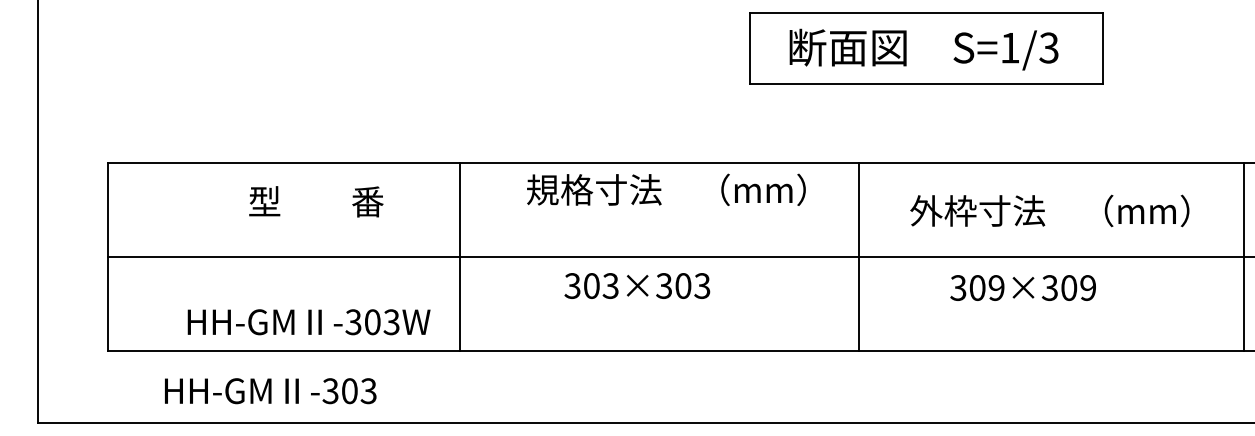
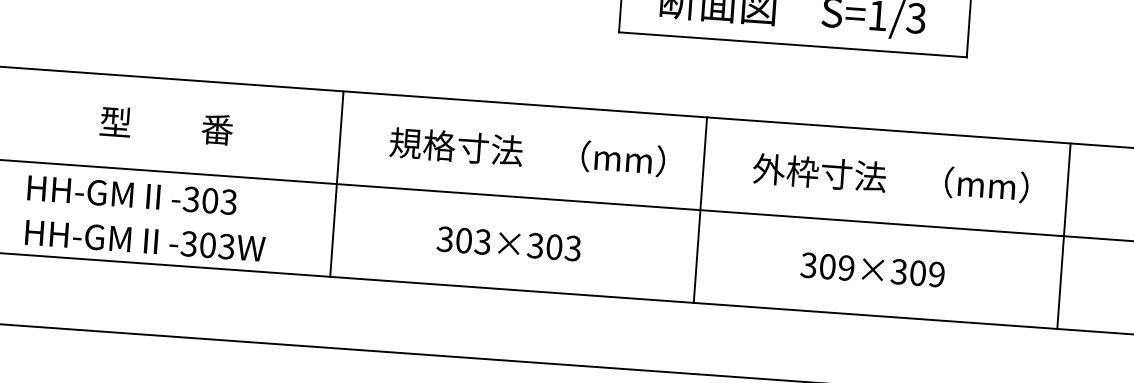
text: (666, 189) -> (527, 151), moved
text: (316, 201) -> (166, 125), moved
text: (1049, 210) -> (890, 177), moved
line: (460, 257) -> (337, 184), moved
line: (859, 257) -> (700, 210), moved
line: (1243, 257) -> (1063, 236), moved
text: (637, 285) -> (509, 243), moved
text: (1022, 287) -> (872, 269), moved
text: (308, 322) -> (144, 241), moved
text: (270, 391) -> (132, 195), moved

